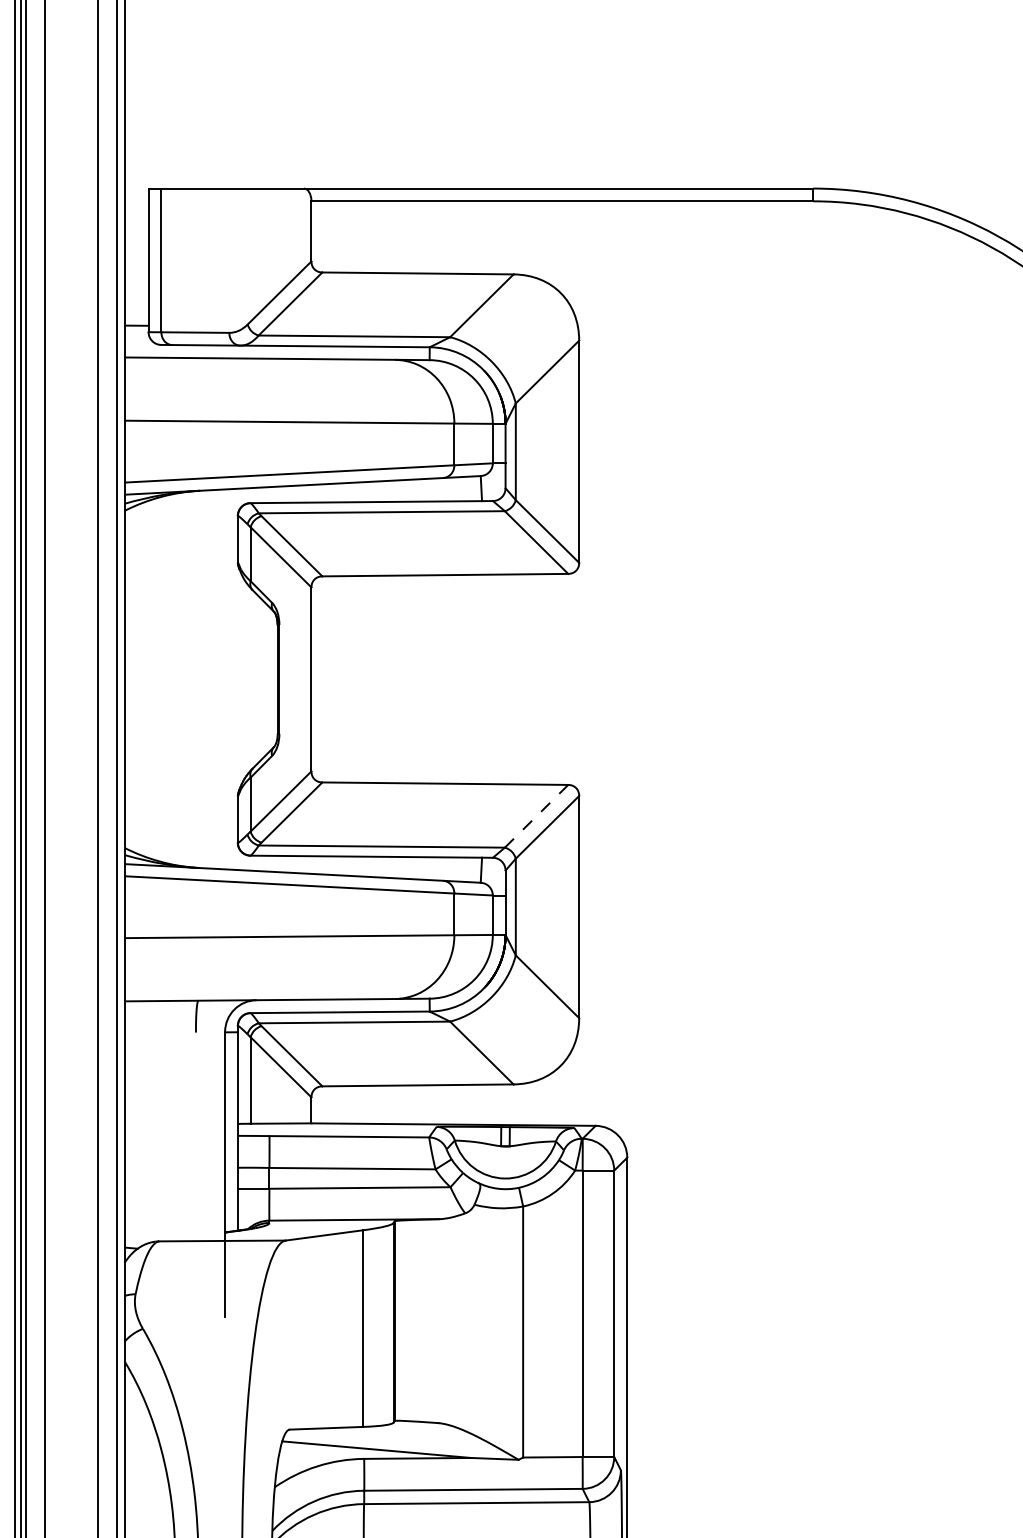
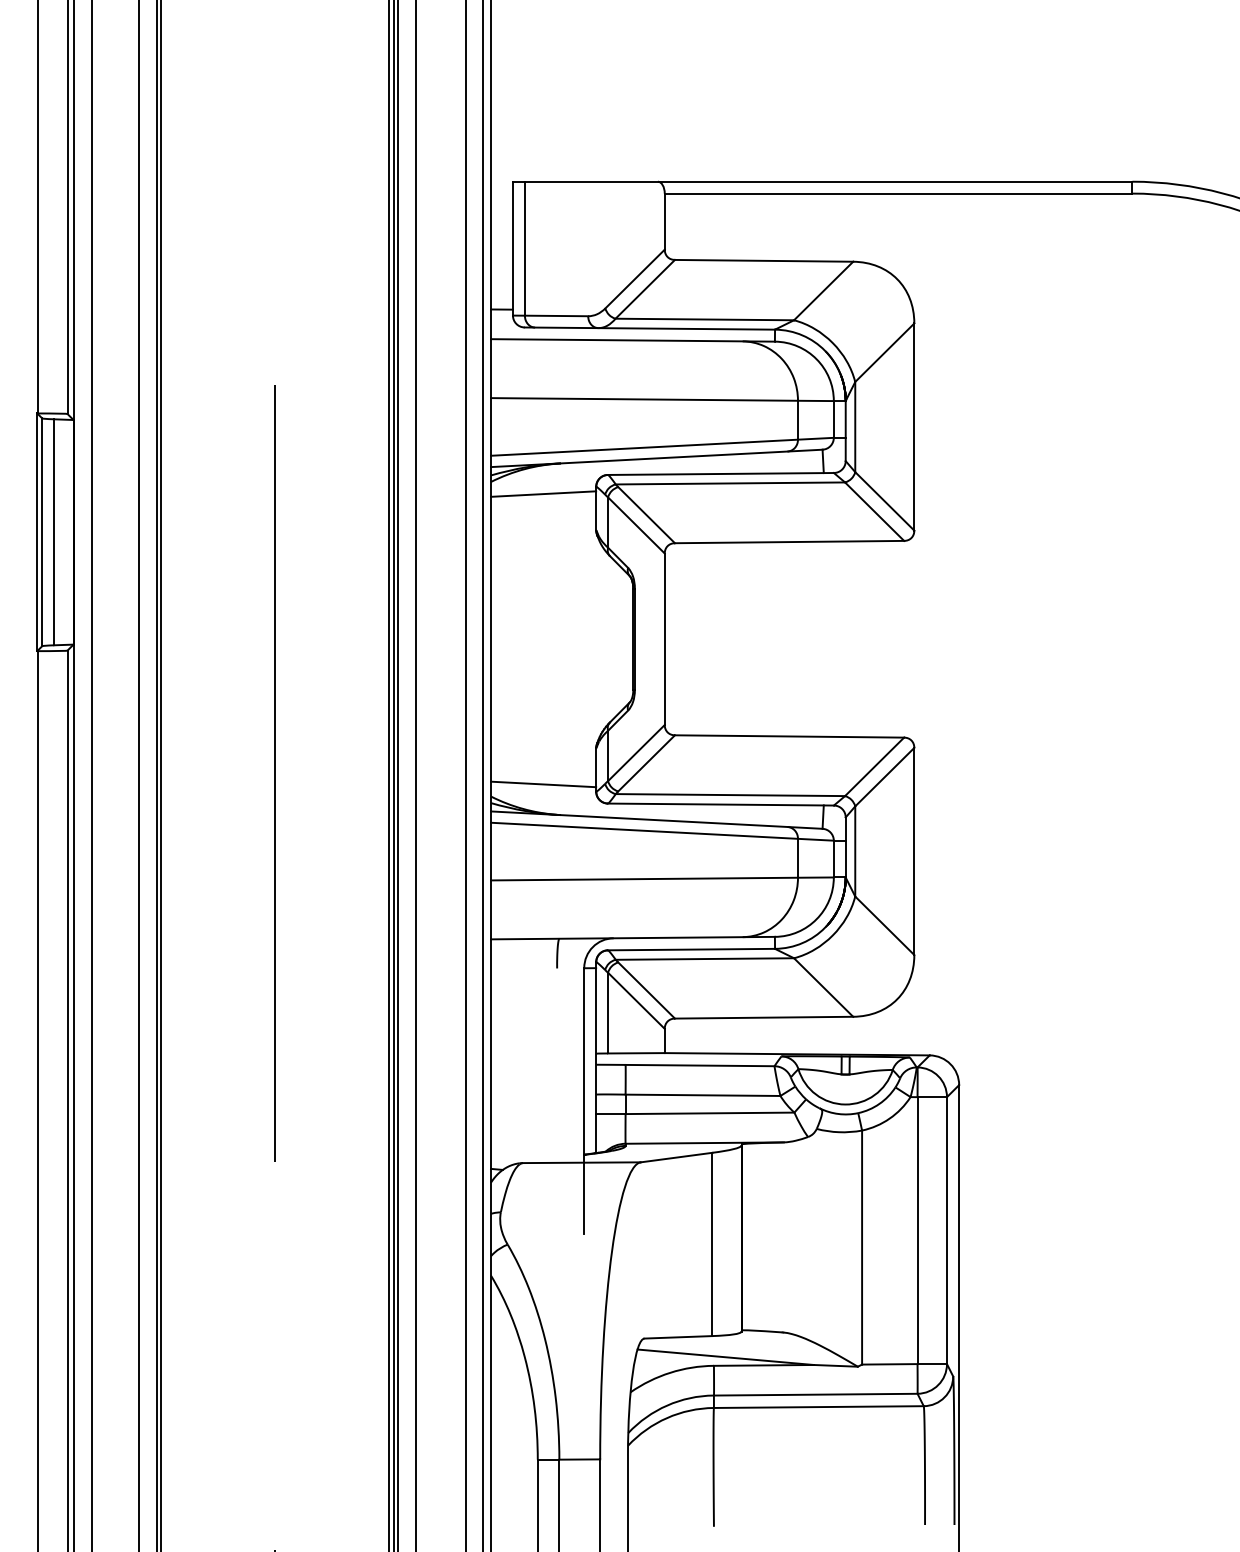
line: (181, 523) -> (543, 493), added
line: (536, 815) -> (874, 766), dashed -> solid
line: (181, 835) -> (543, 784), added

